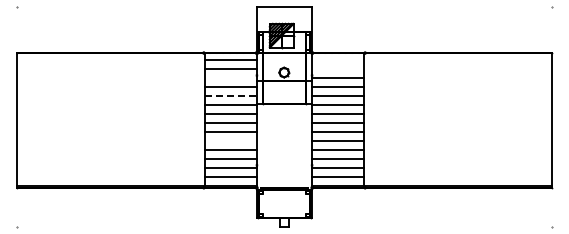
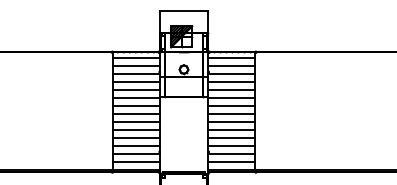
line: (337, 59) -> (231, 57), added
line: (337, 68) -> (231, 65), added
line: (230, 77) -> (136, 73), added
line: (231, 95) -> (137, 89), dashed -> solid
line: (230, 140) -> (136, 130), added

